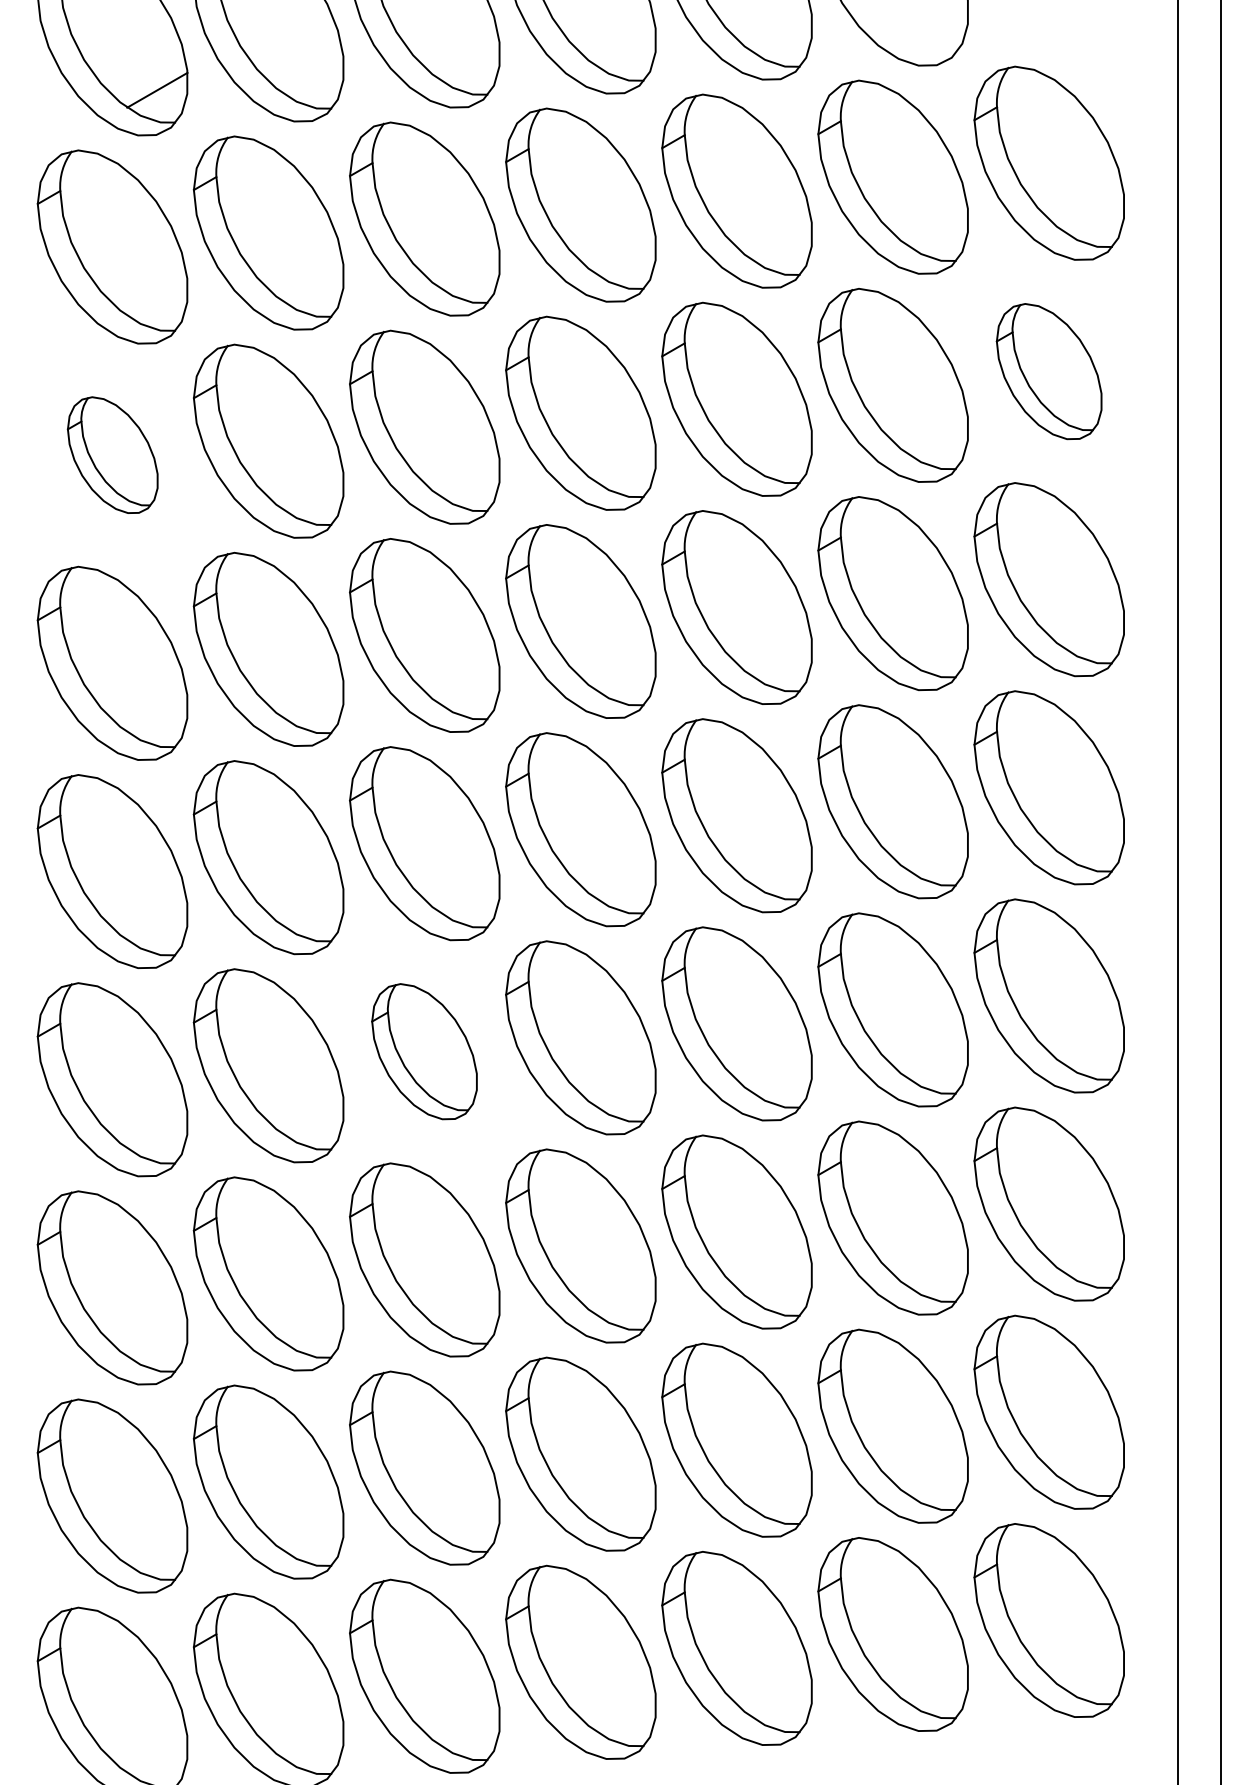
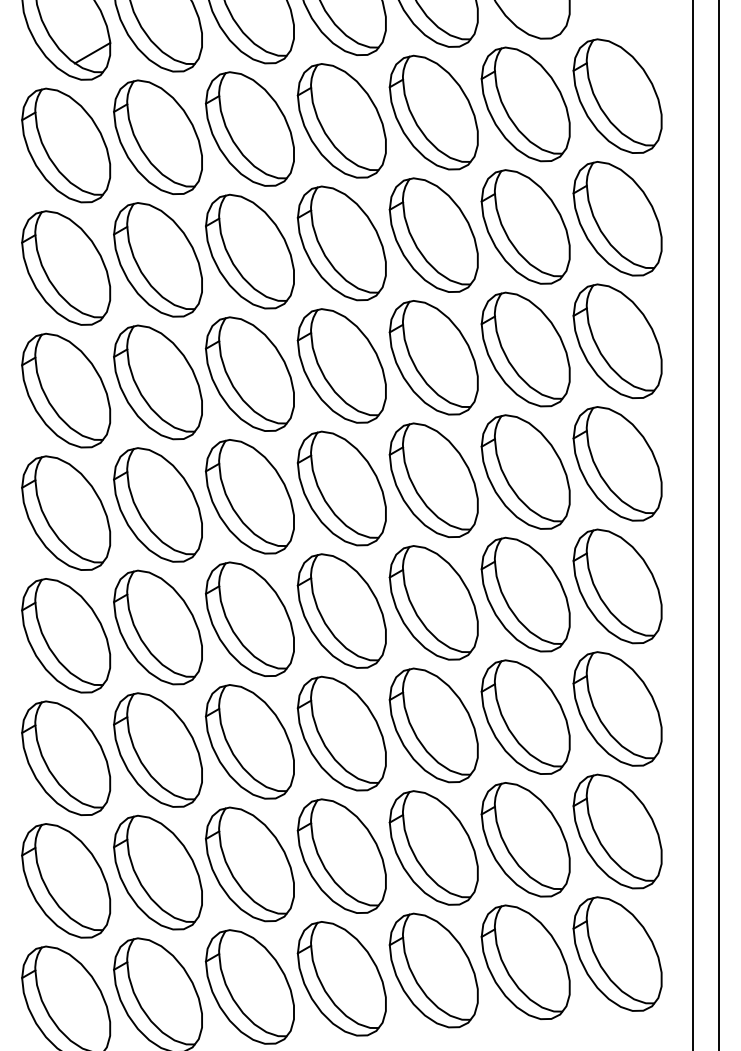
part: (1049, 371) -> (617, 218), size x1.43
part: (113, 454) -> (66, 267), size x1.67
part: (423, 1050) -> (249, 618), size x1.43

